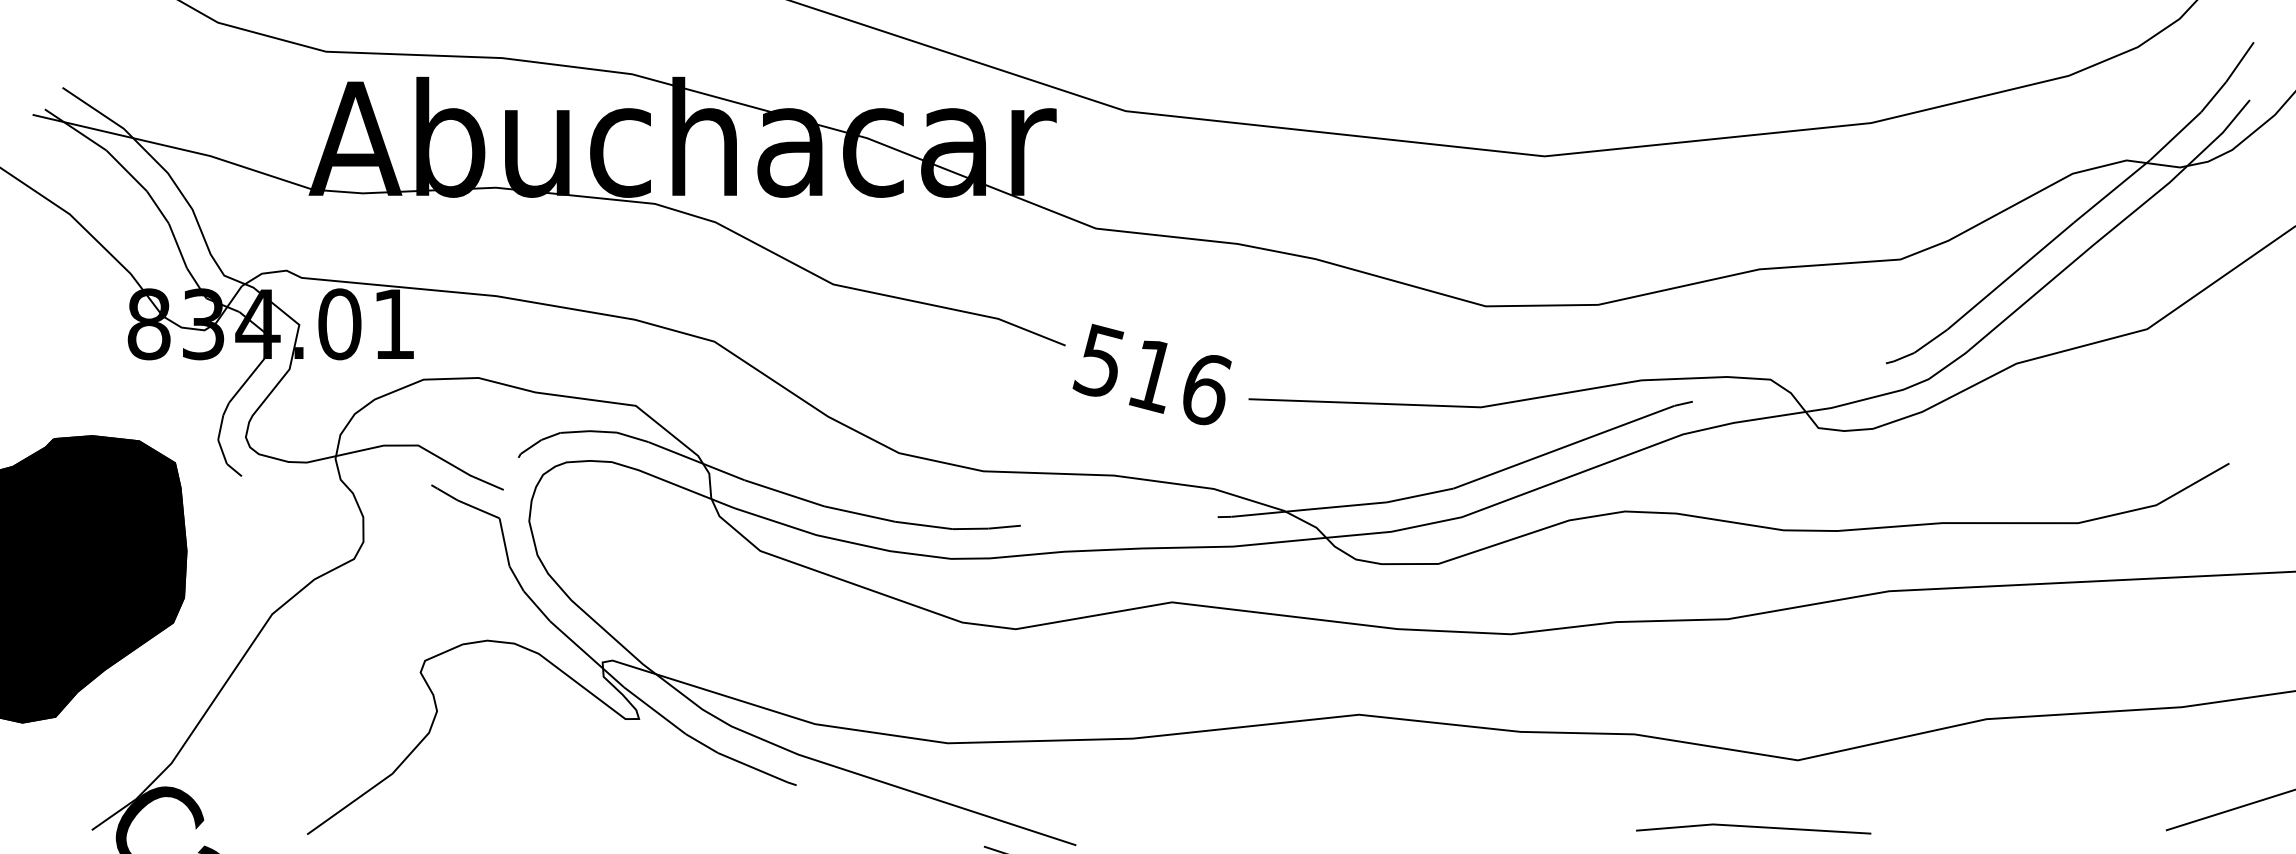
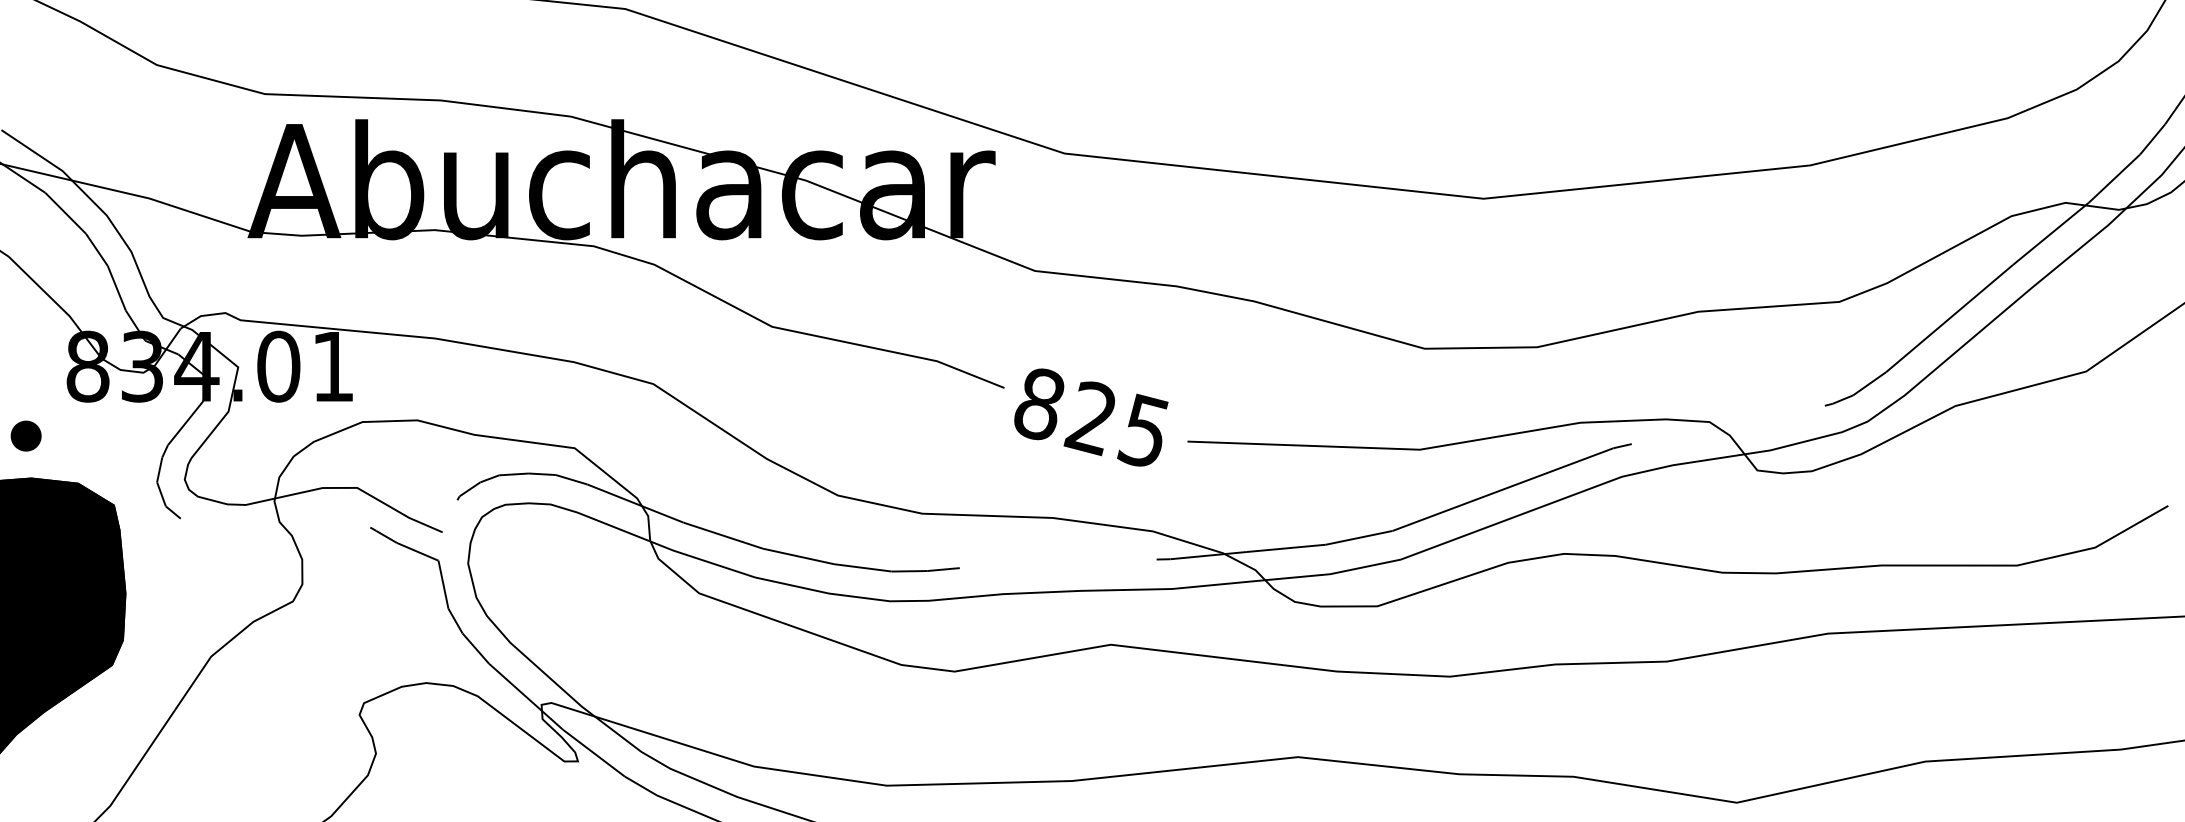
text: (1151, 374) -> (1090, 416), 516 -> 825
part: (86, 393) -> (25, 435), added

